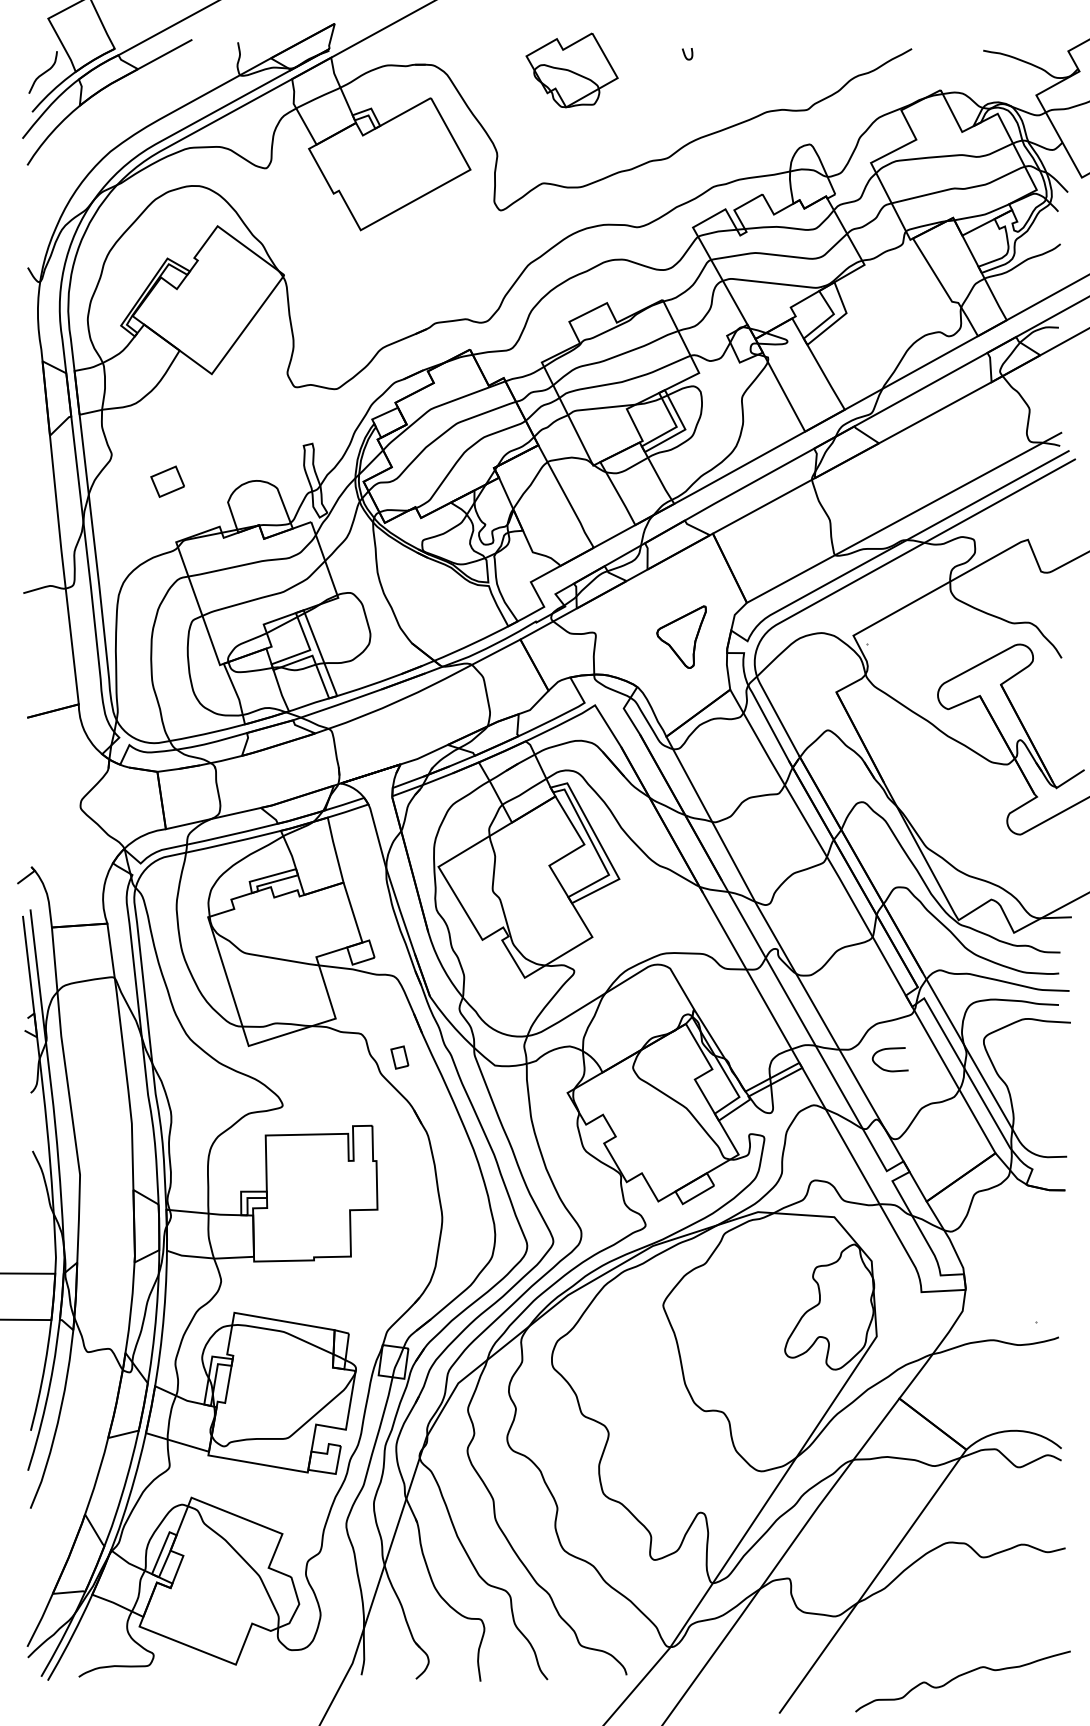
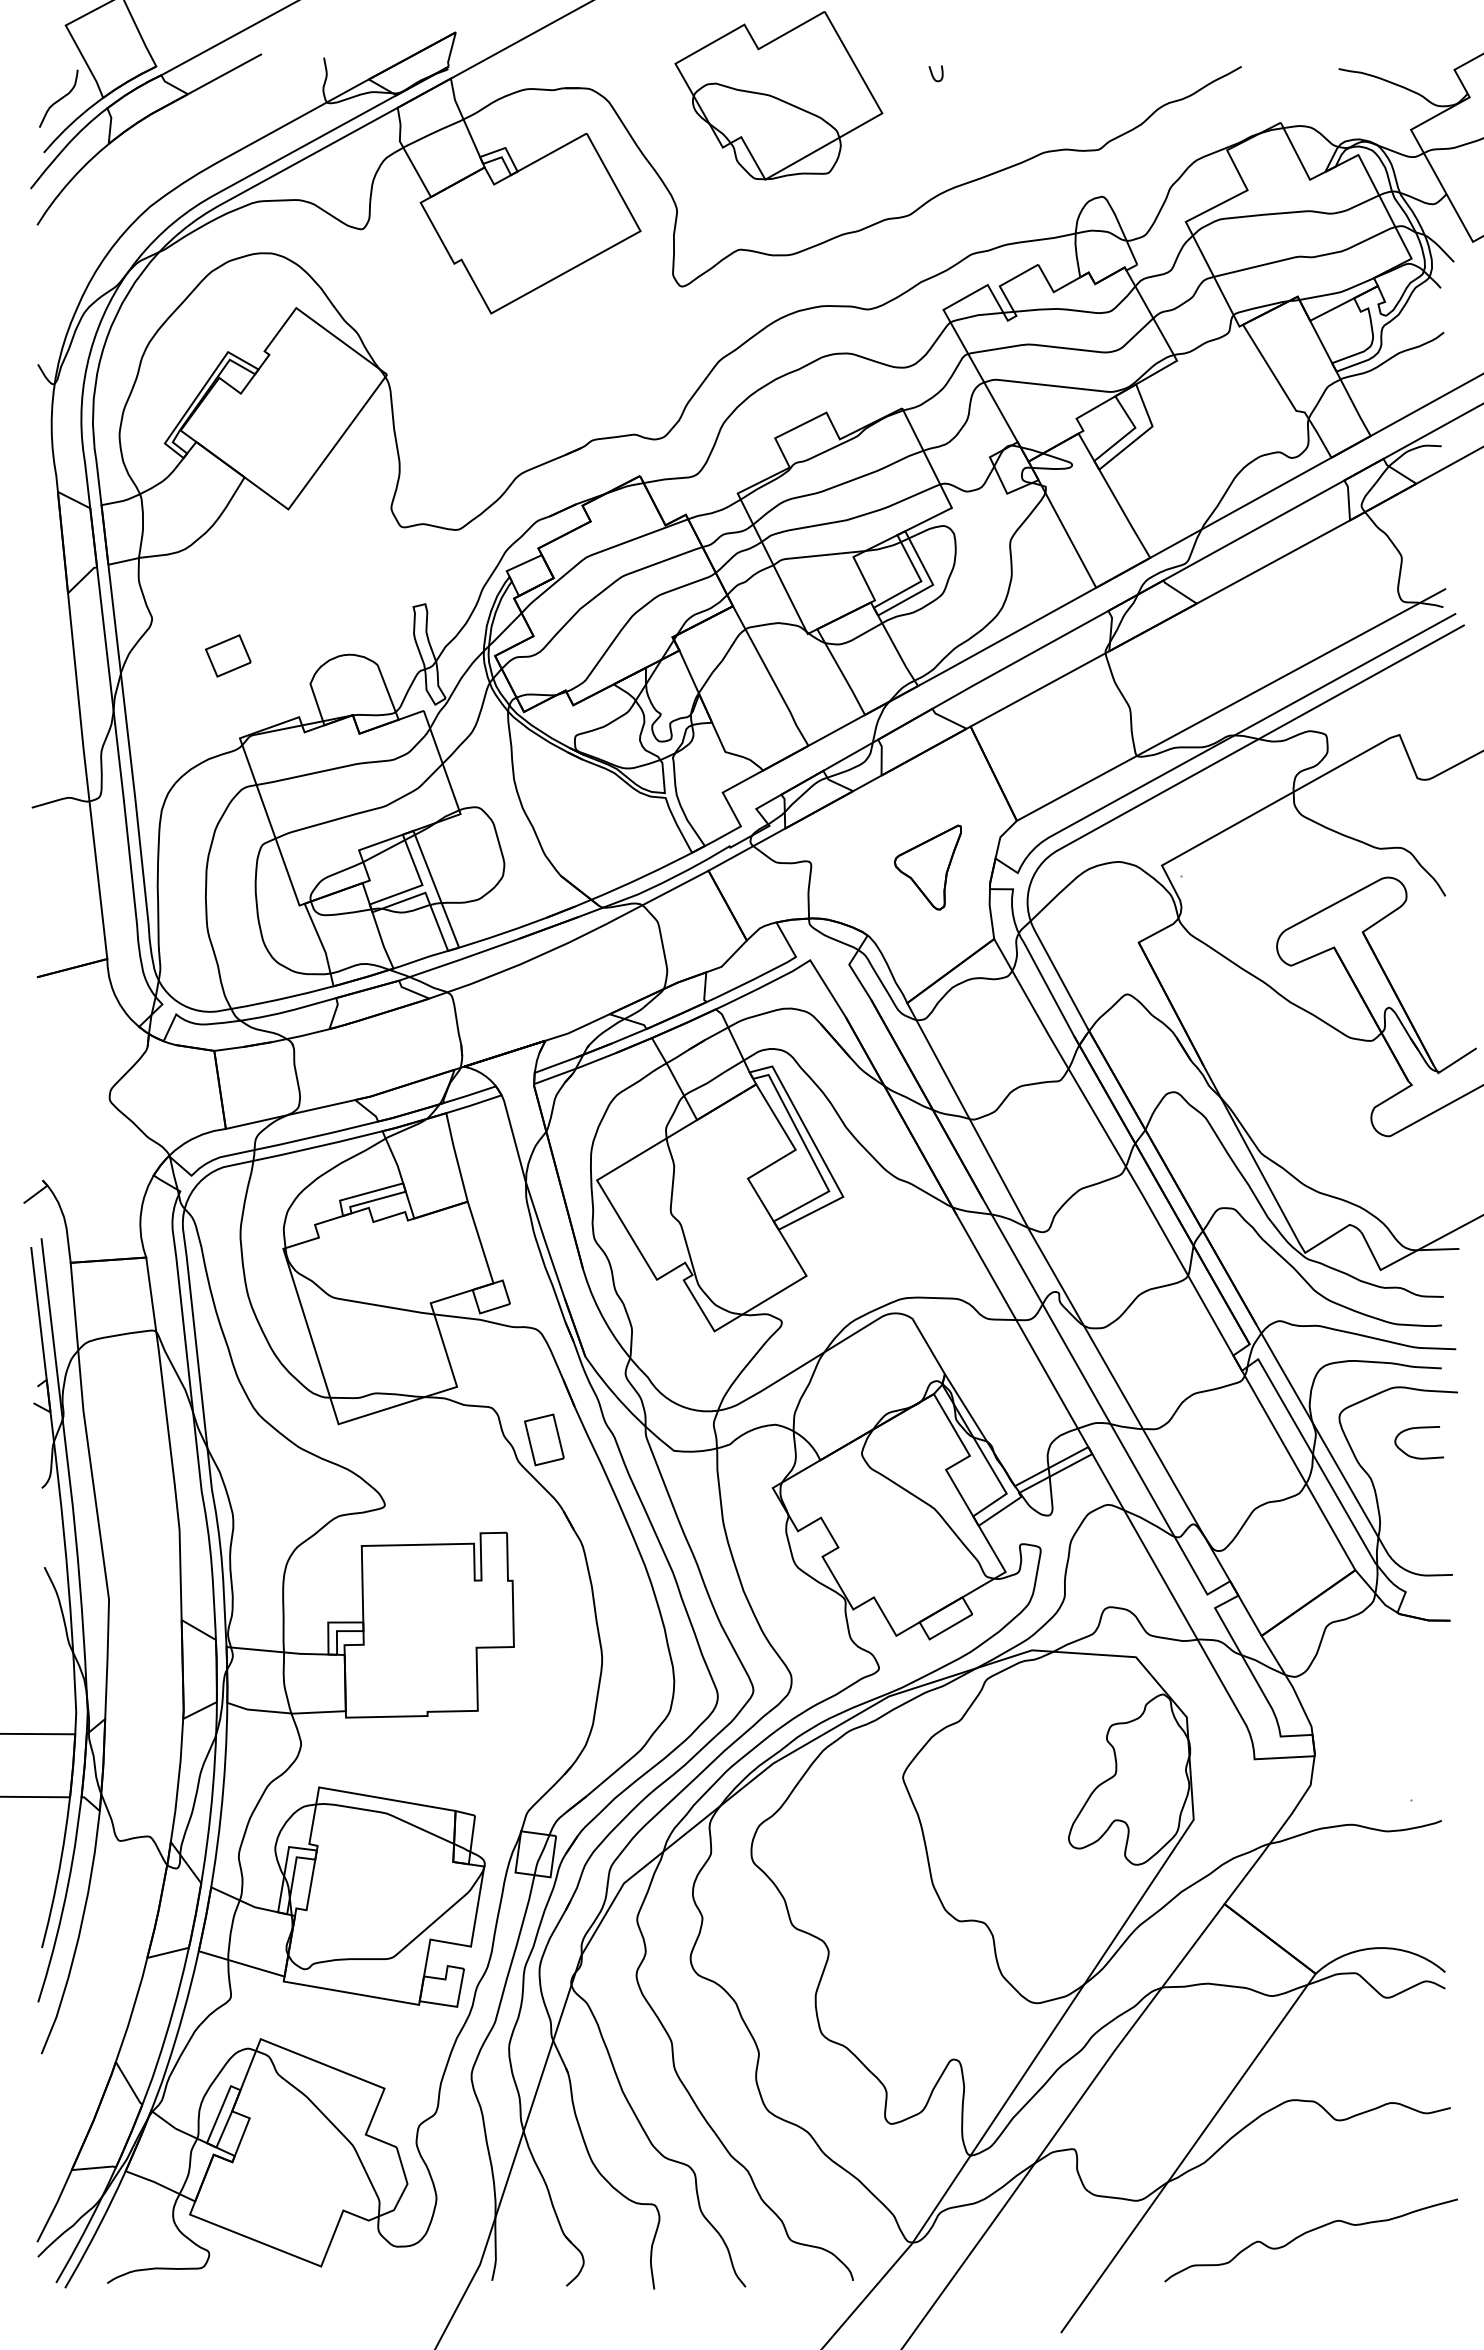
part: (571, 70) -> (778, 95), size x1.67
curve: (890, 1049) -> (1419, 1428), moved
part: (399, 1057) -> (544, 1439), size x1.67
curve: (960, 1676) -> (1307, 2233), moved

